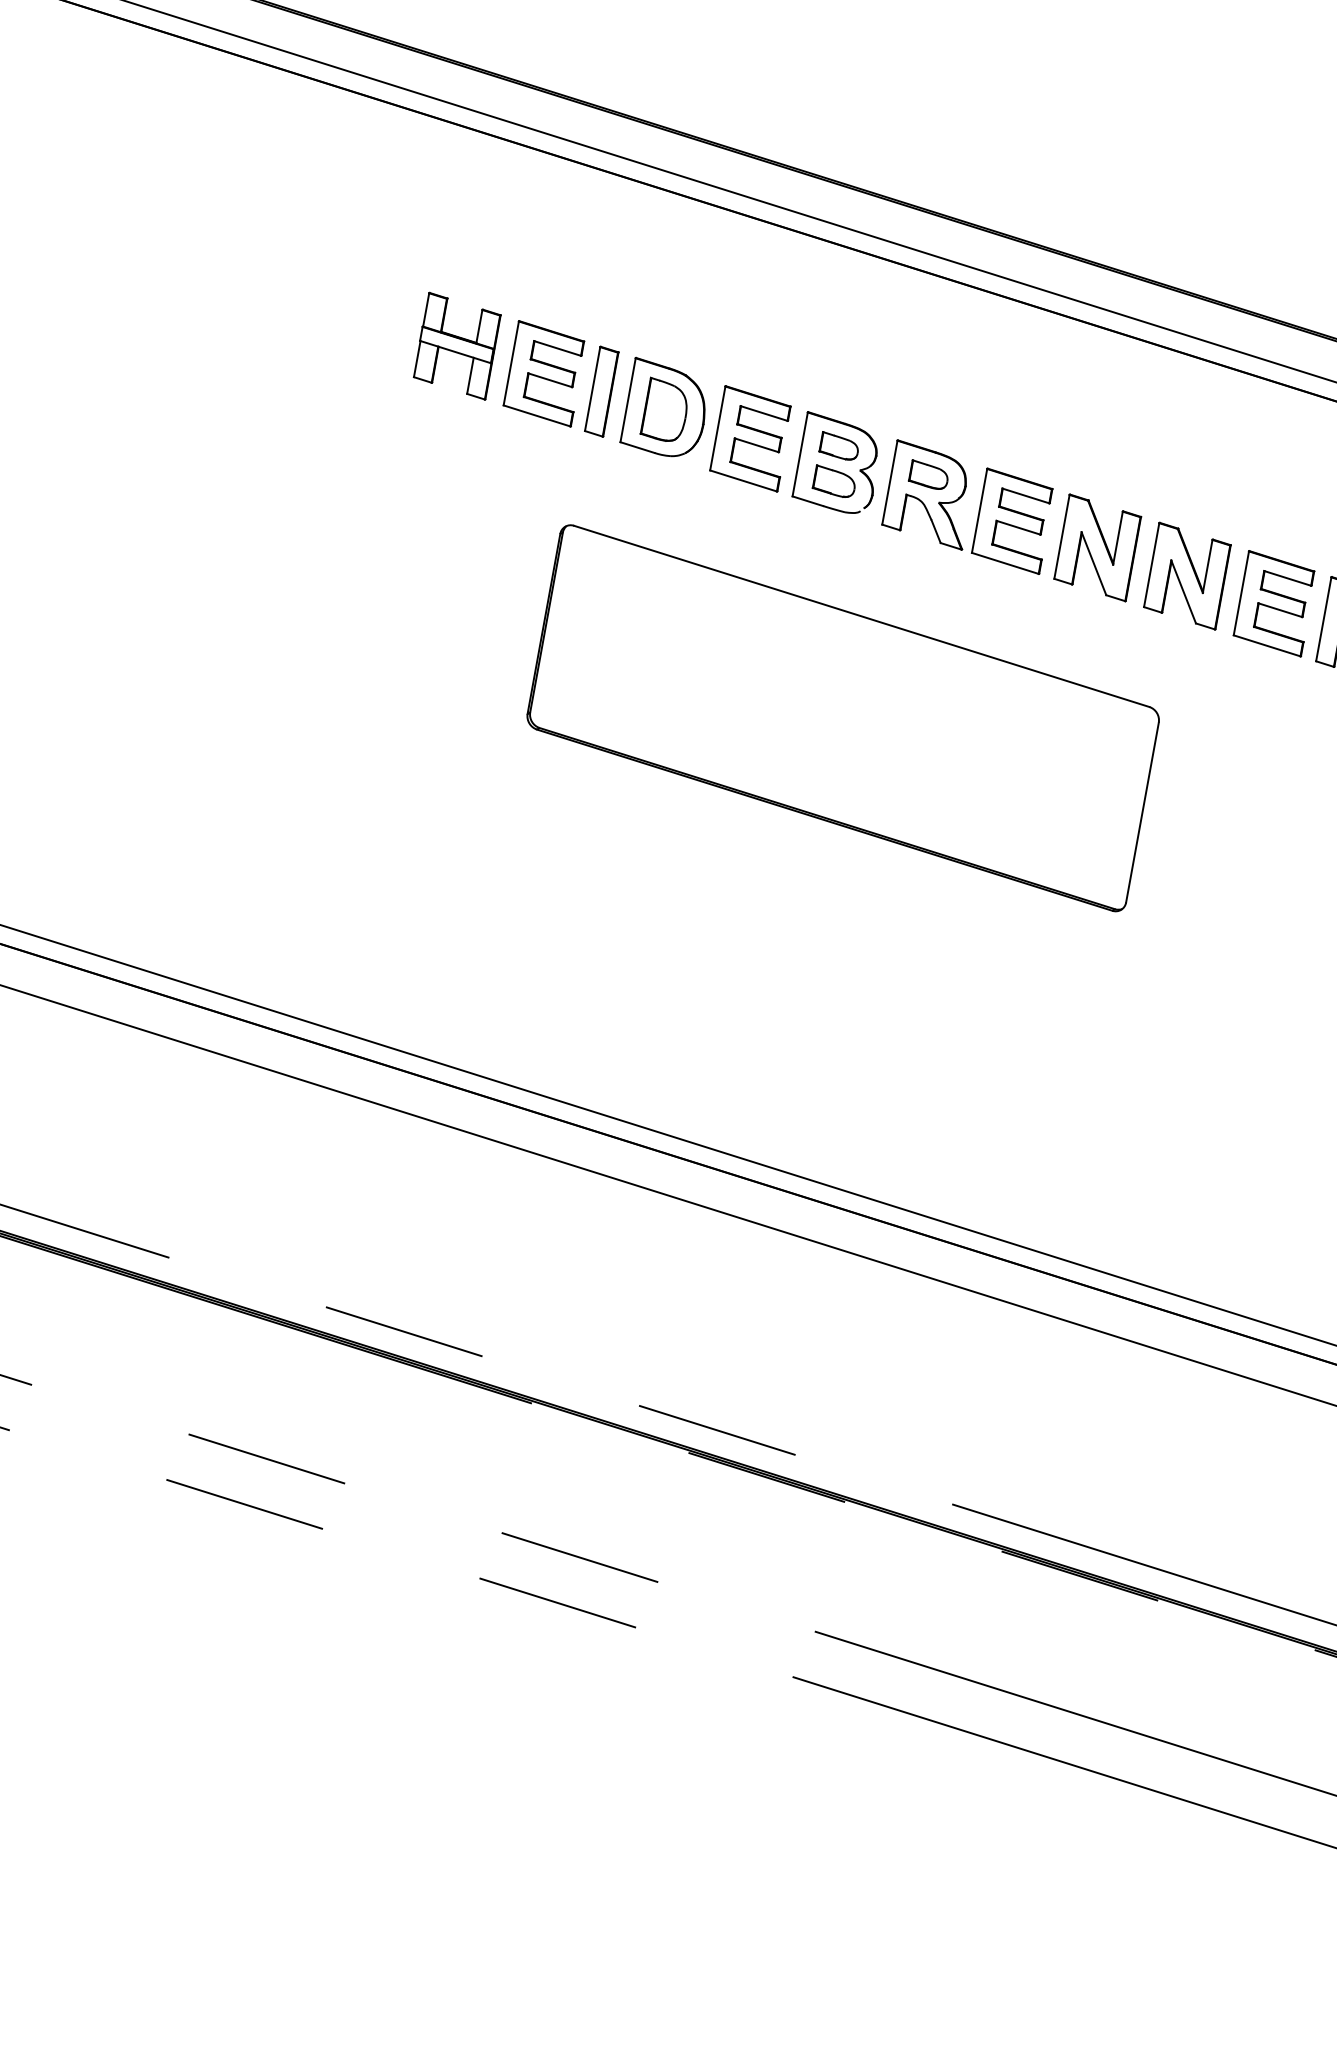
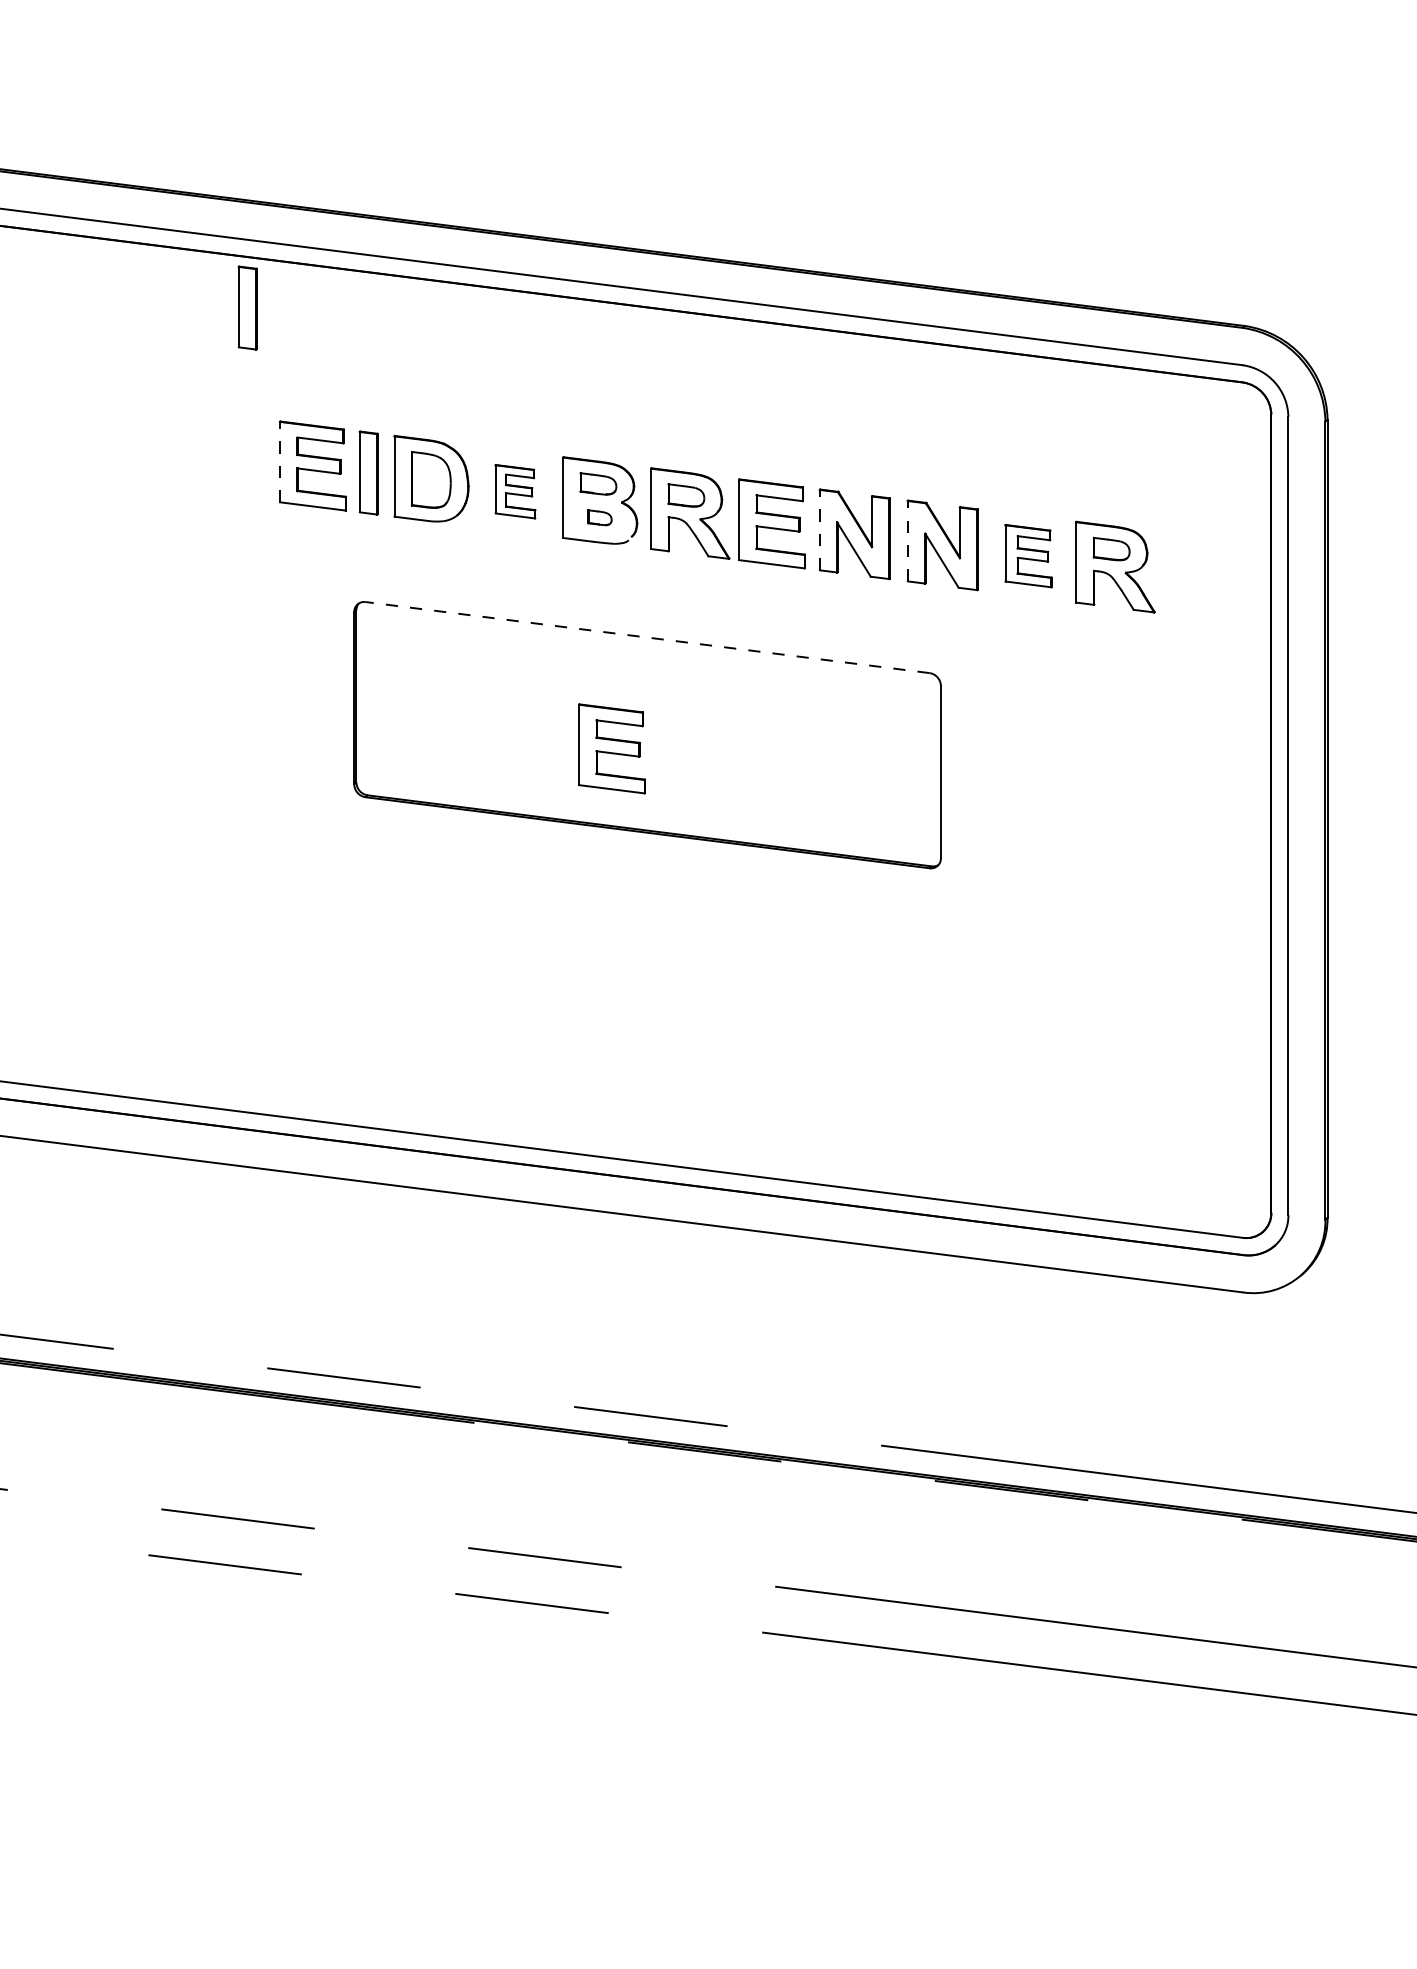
part: (506, 195) -> (247, 307), added
part: (456, 346) -> (226, 455), removed
line: (511, 362) -> (280, 461), solid -> dashed
part: (751, 438) -> (515, 491), size x0.6
part: (834, 481) -> (599, 517), size x0.6
line: (1061, 536) -> (819, 529), solid -> dashed
line: (1151, 564) -> (907, 540), solid -> dashed
part: (1275, 602) -> (1028, 555), size x0.7
line: (861, 616) -> (647, 637), solid -> dashed
part: (804, 725) -> (612, 748), added

